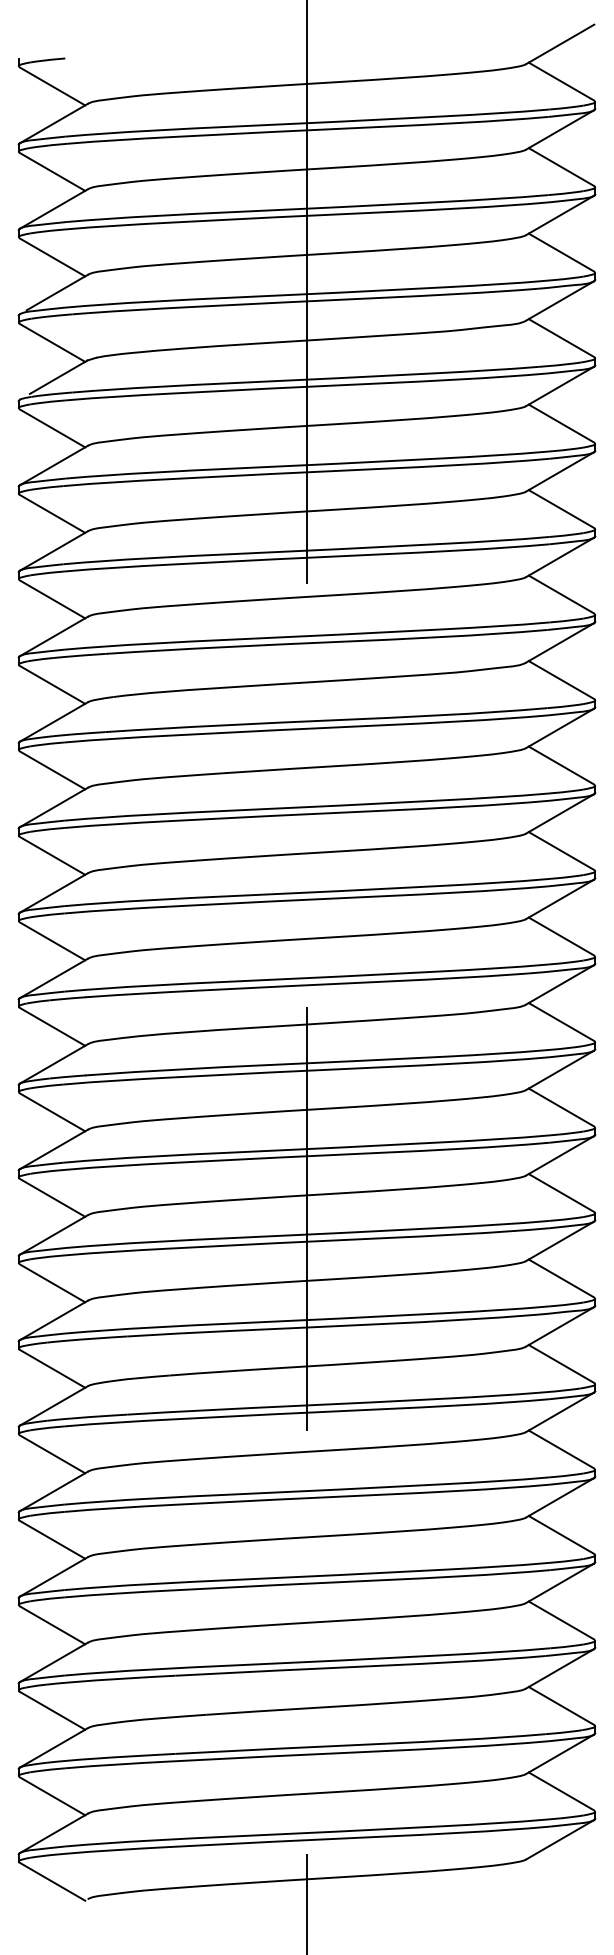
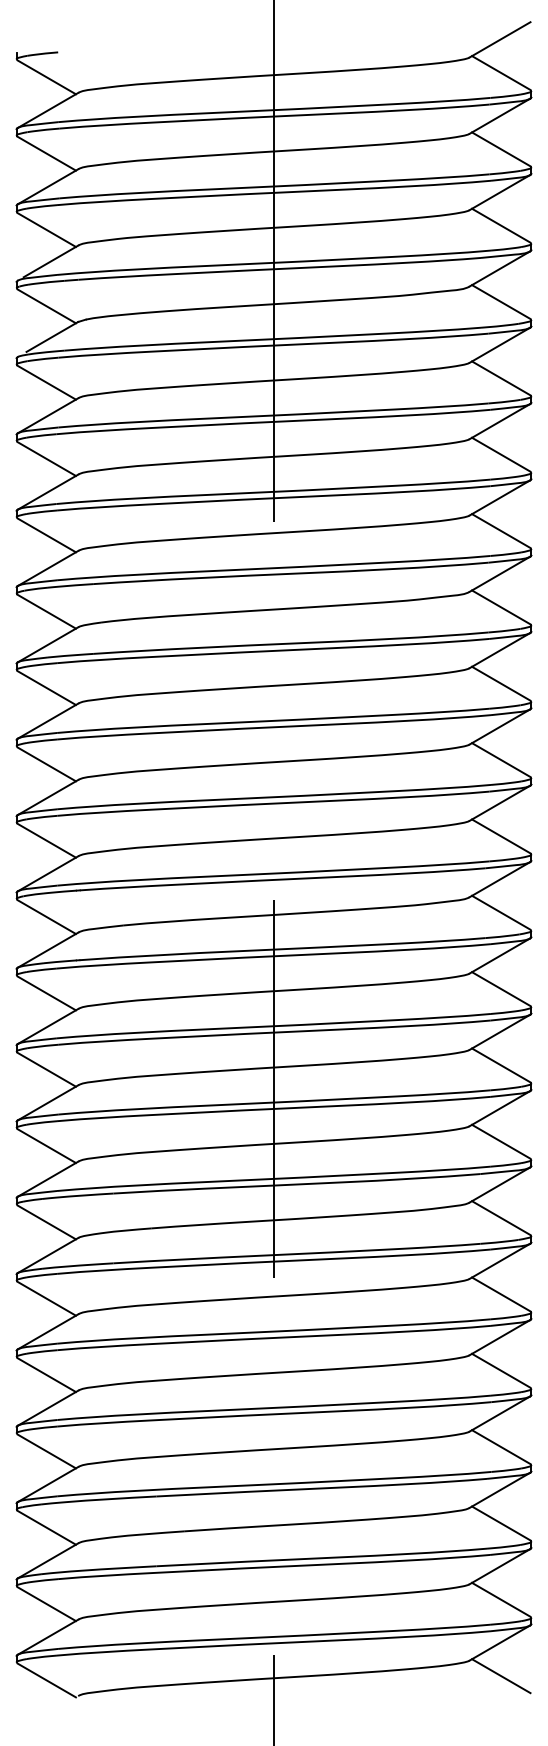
line: (561, 1877) -> (501, 1676), added

